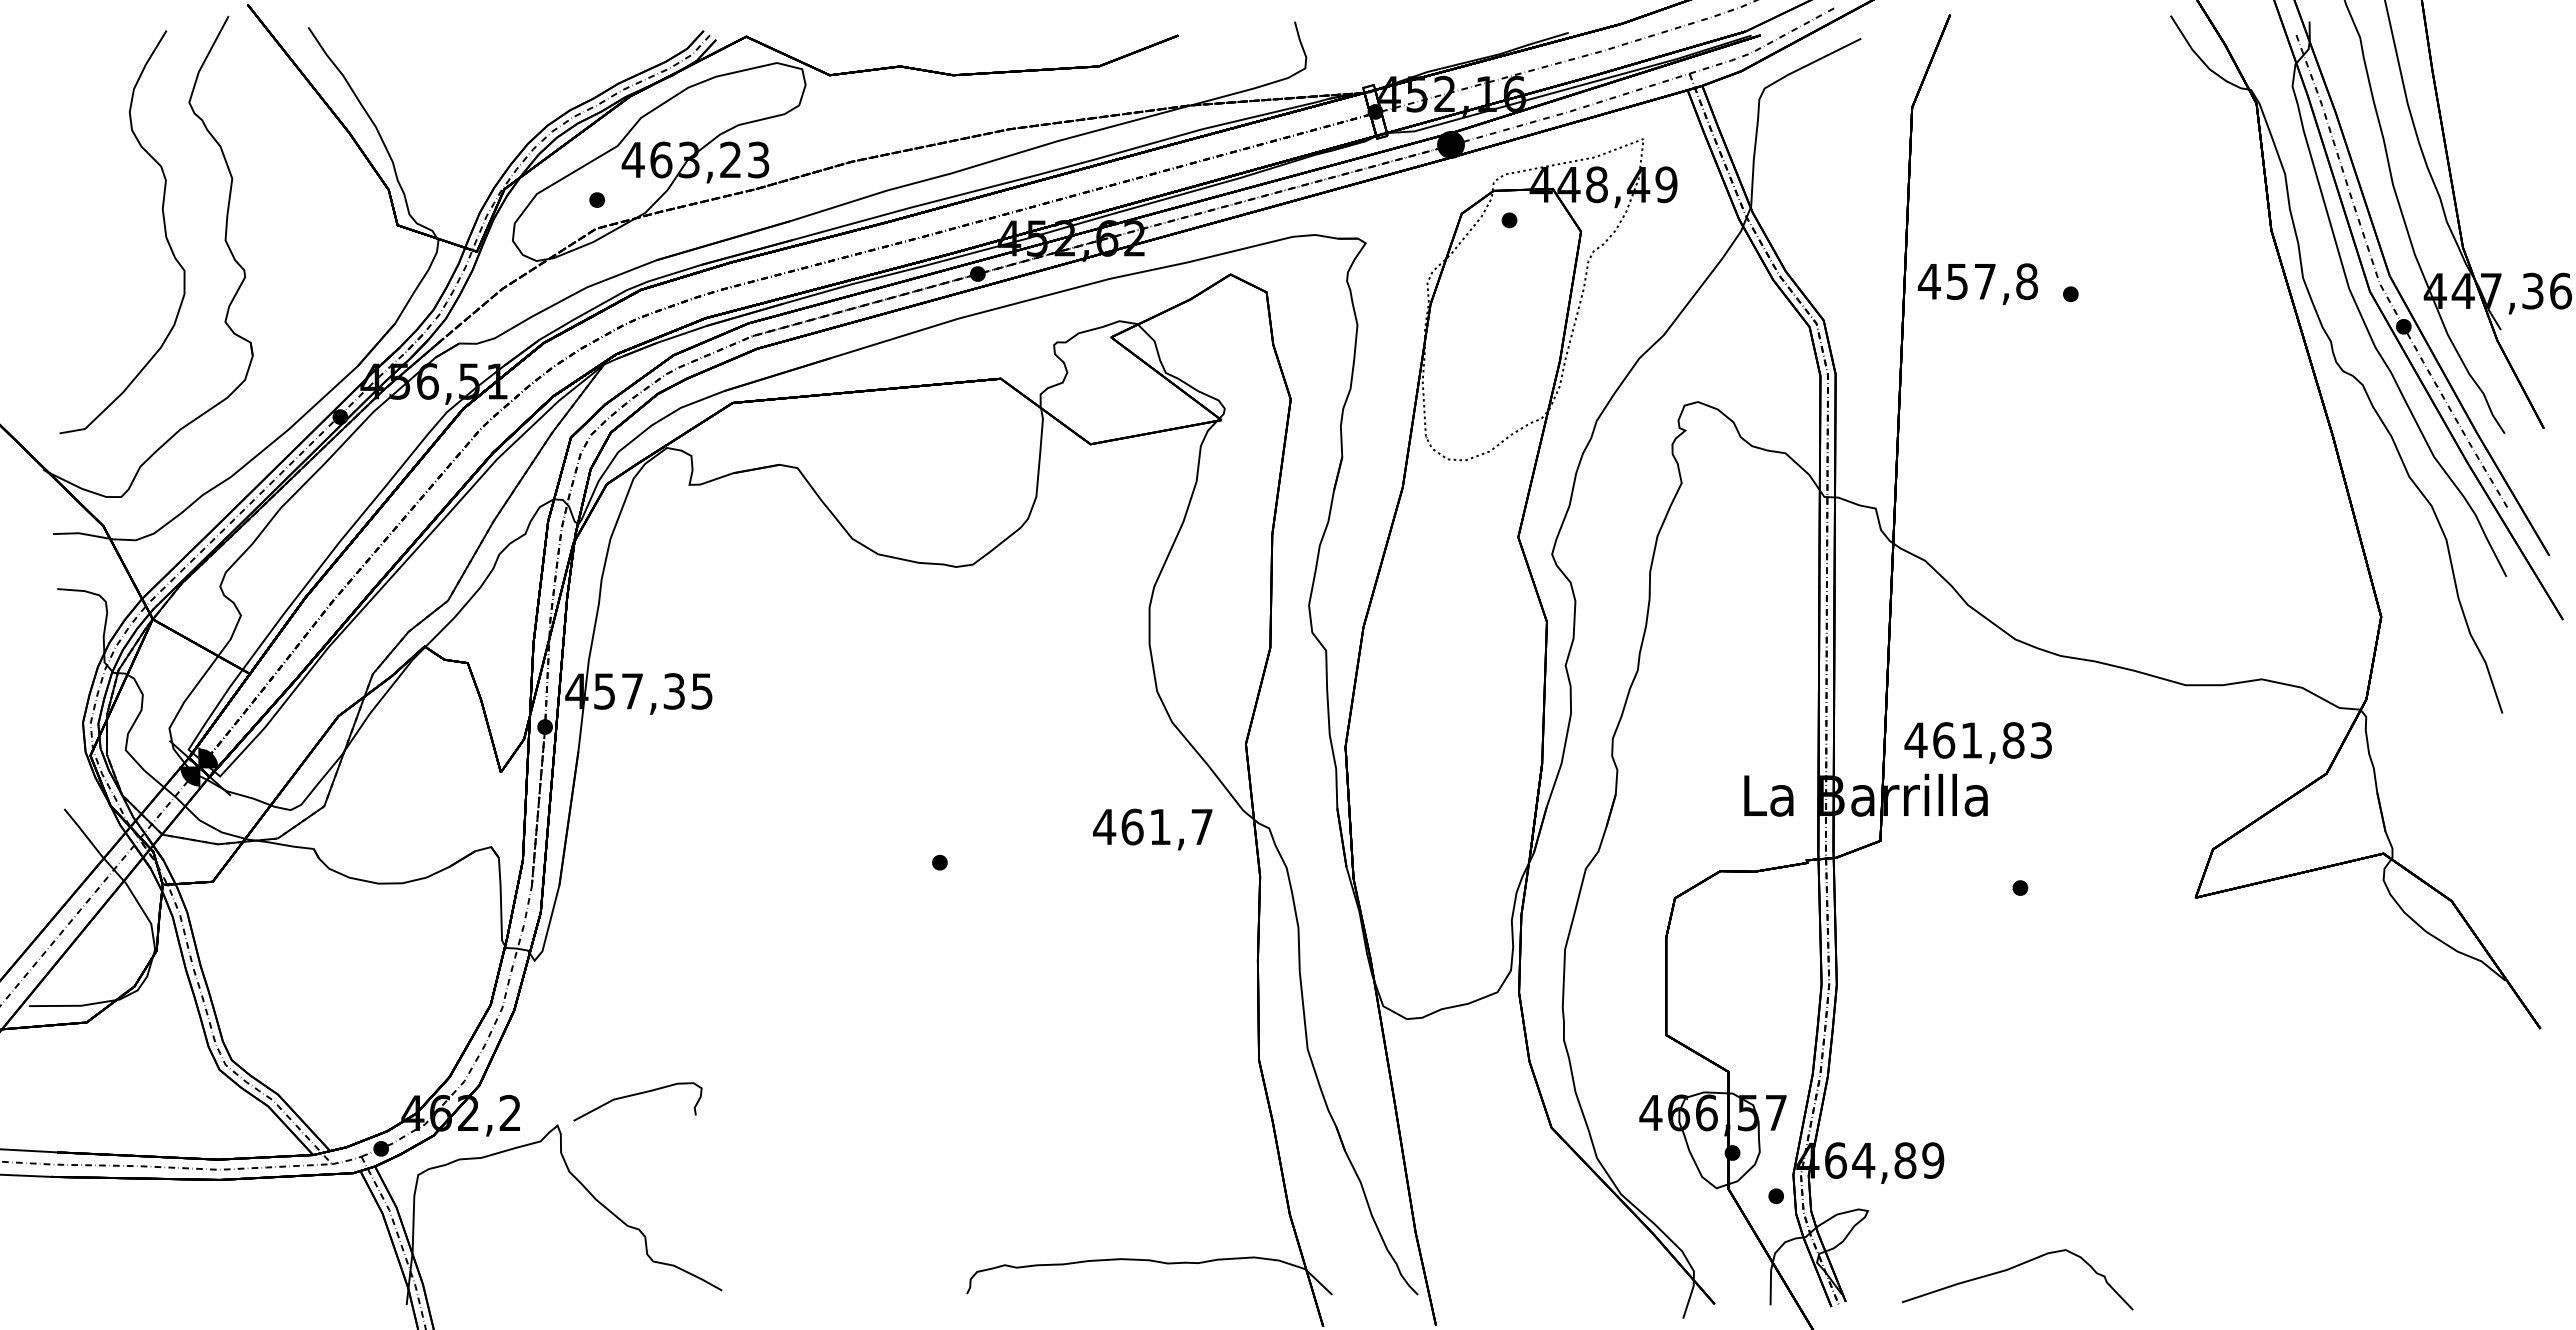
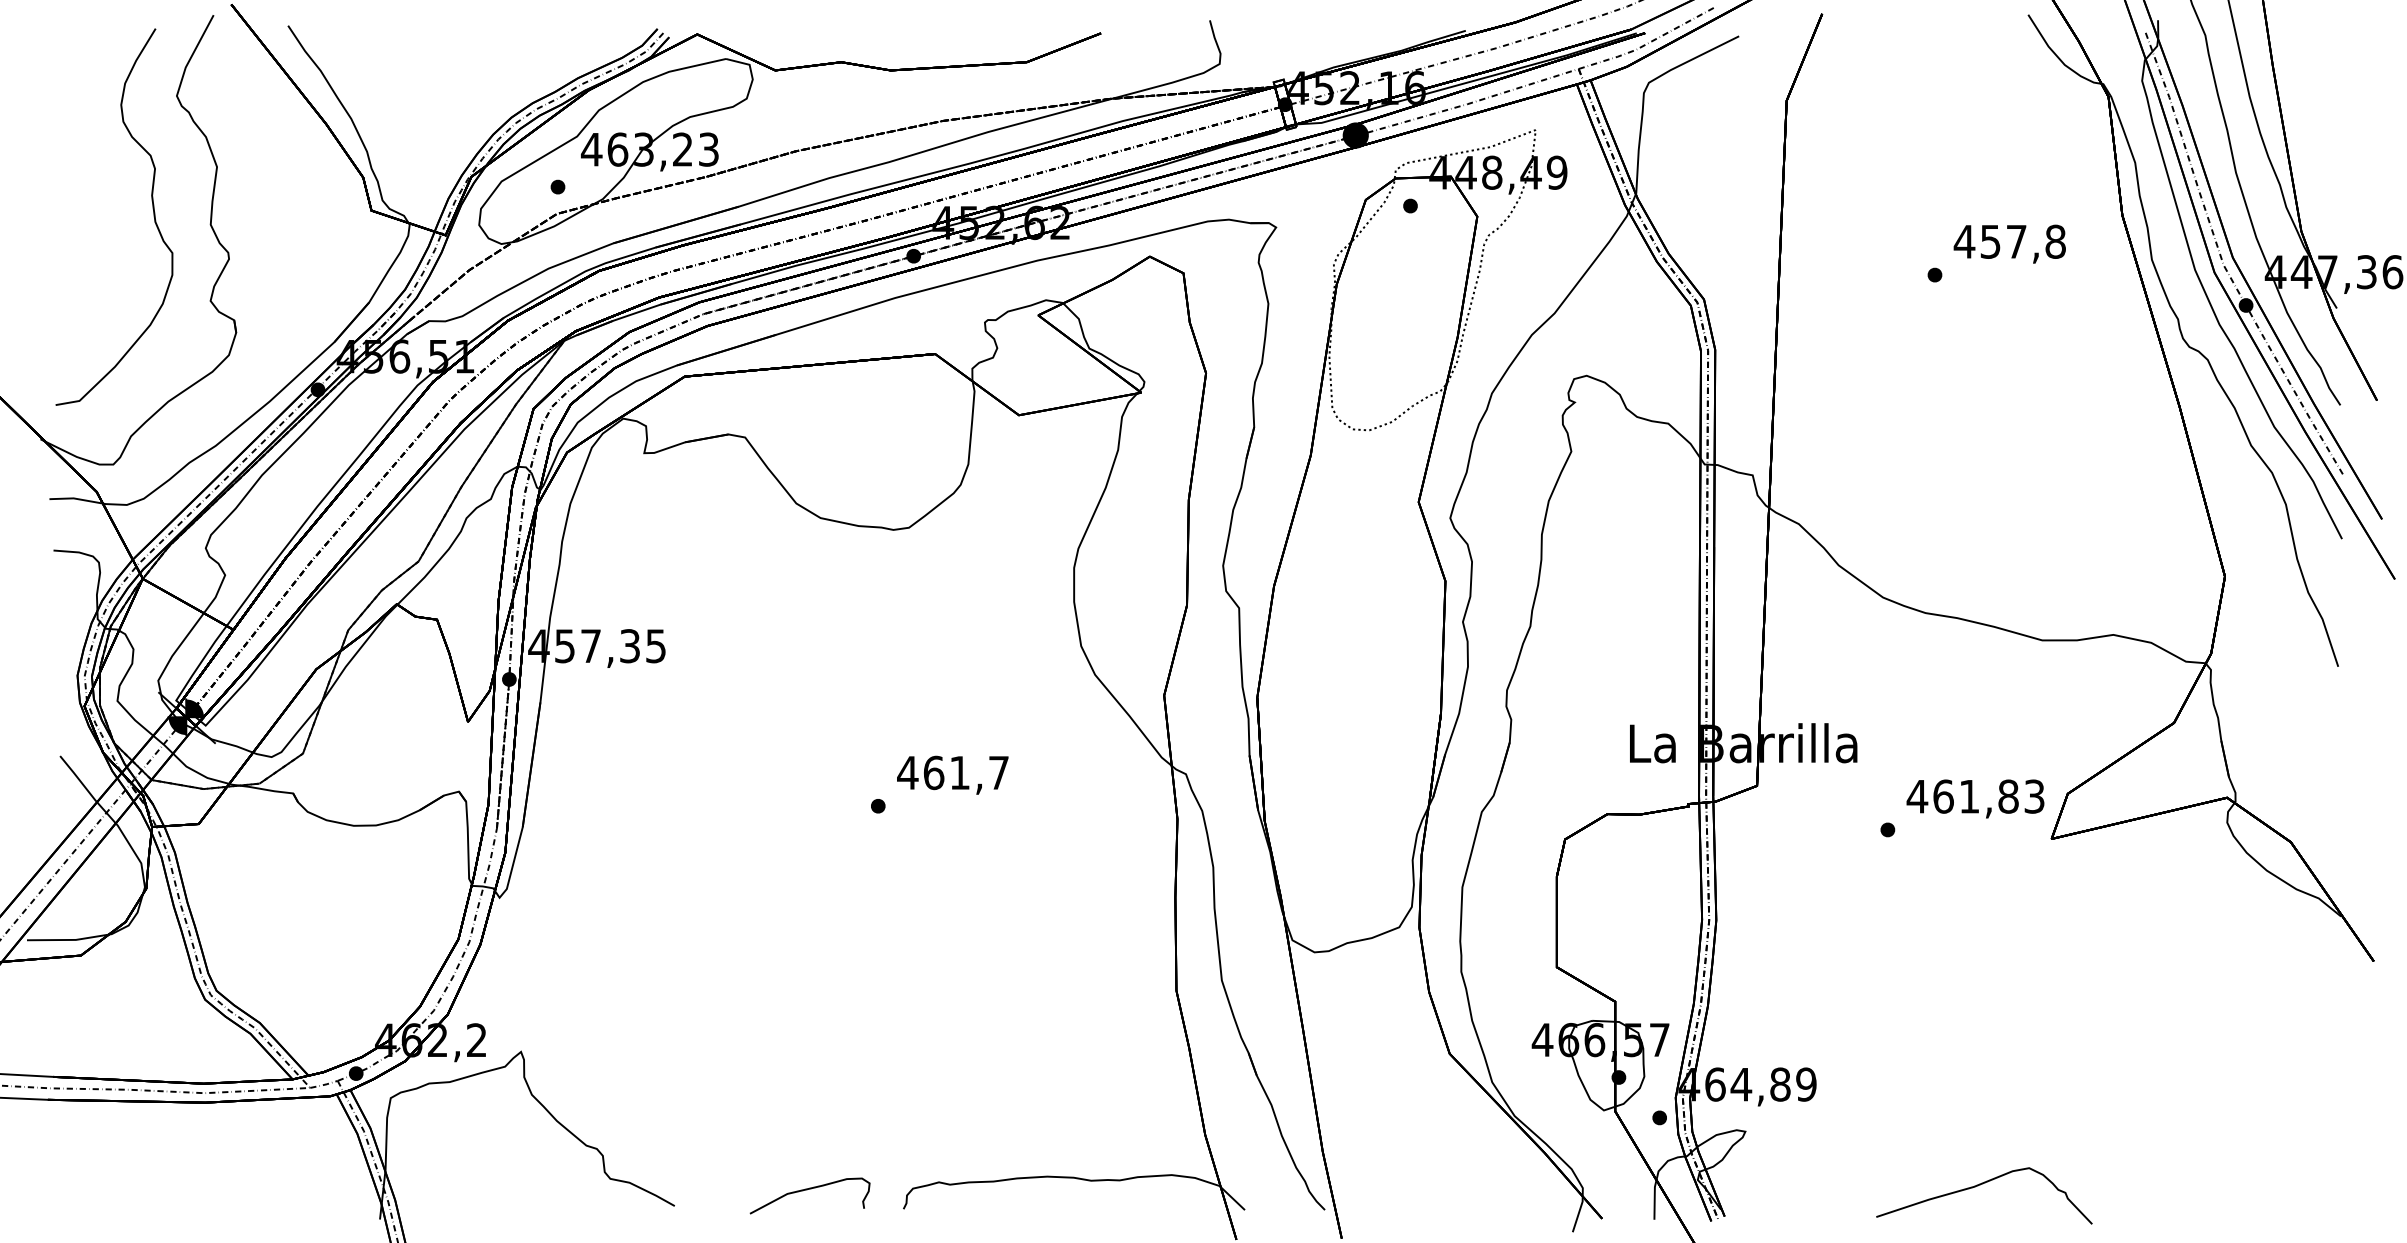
text: (1977, 283) -> (2009, 243), moved
text: (1977, 742) -> (1974, 798), moved
text: (1152, 829) -> (952, 775), moved
curve: (636, 1095) -> (808, 1190), moved
curve: (2011, 1269) -> (1978, 1186), moved

